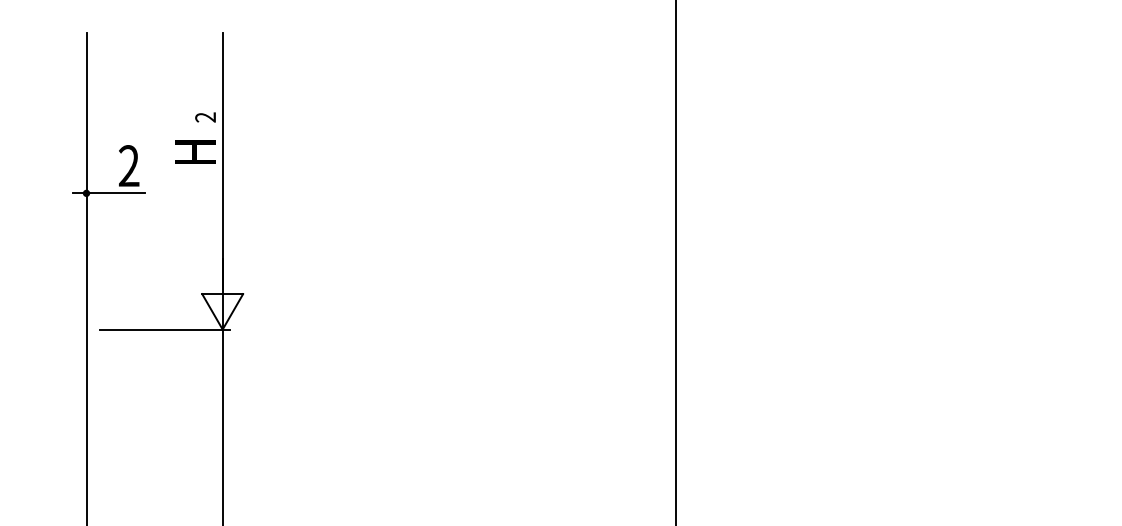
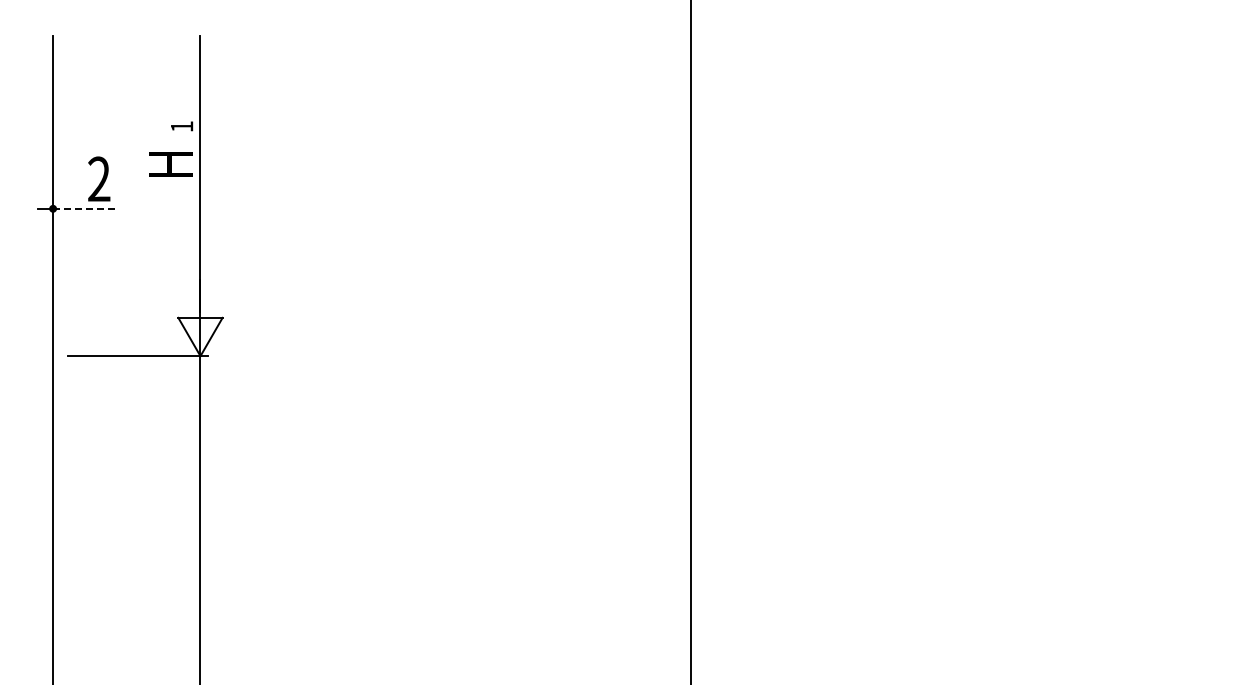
text: (205, 117) -> (181, 126), 2 -> 1
line: (115, 193) -> (84, 208), solid -> dashed

